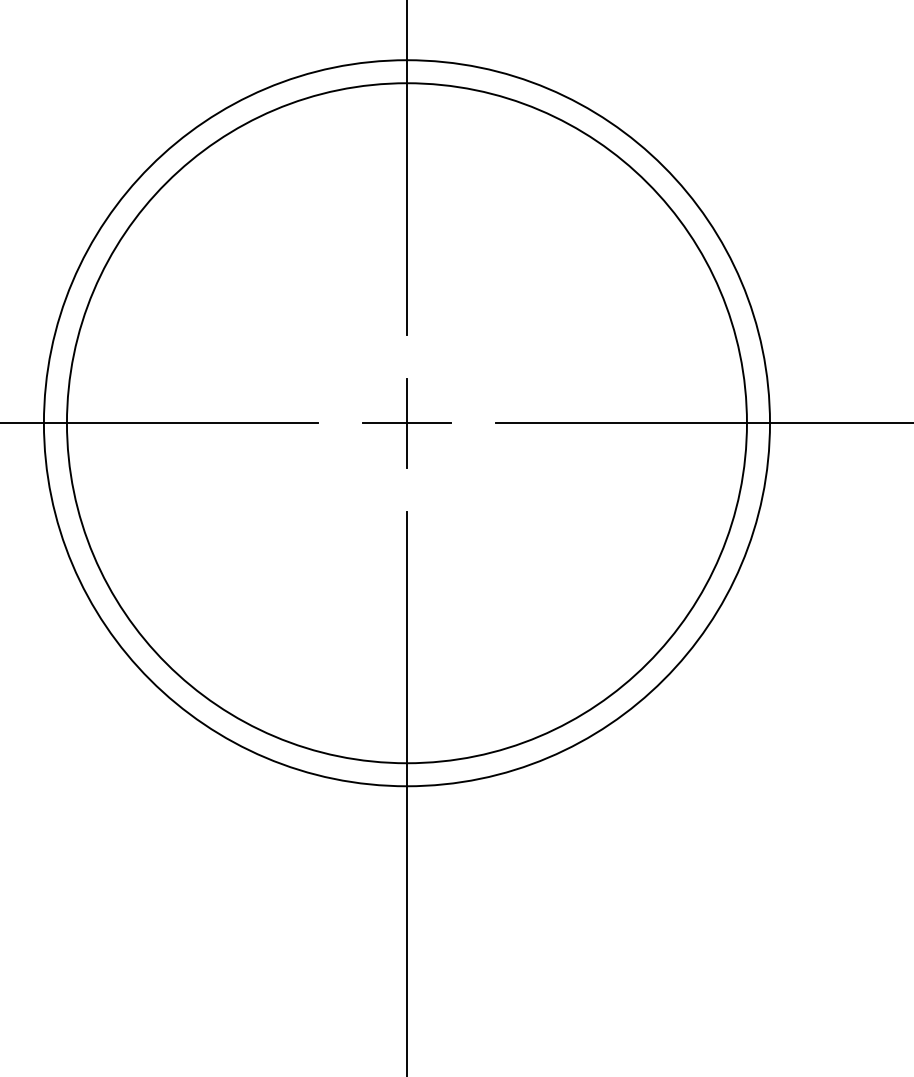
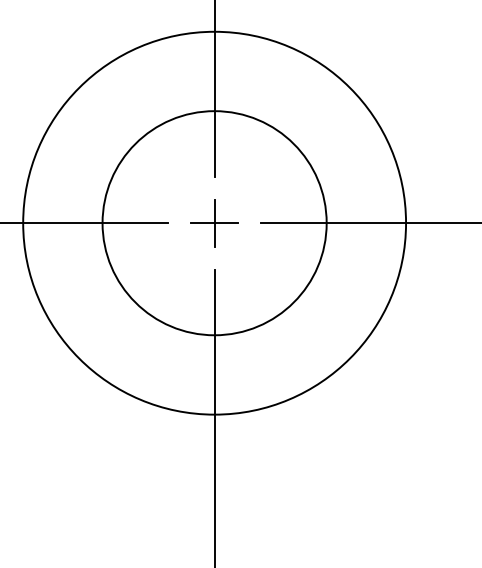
circle: (406, 423) -> (214, 223), size x0.62

